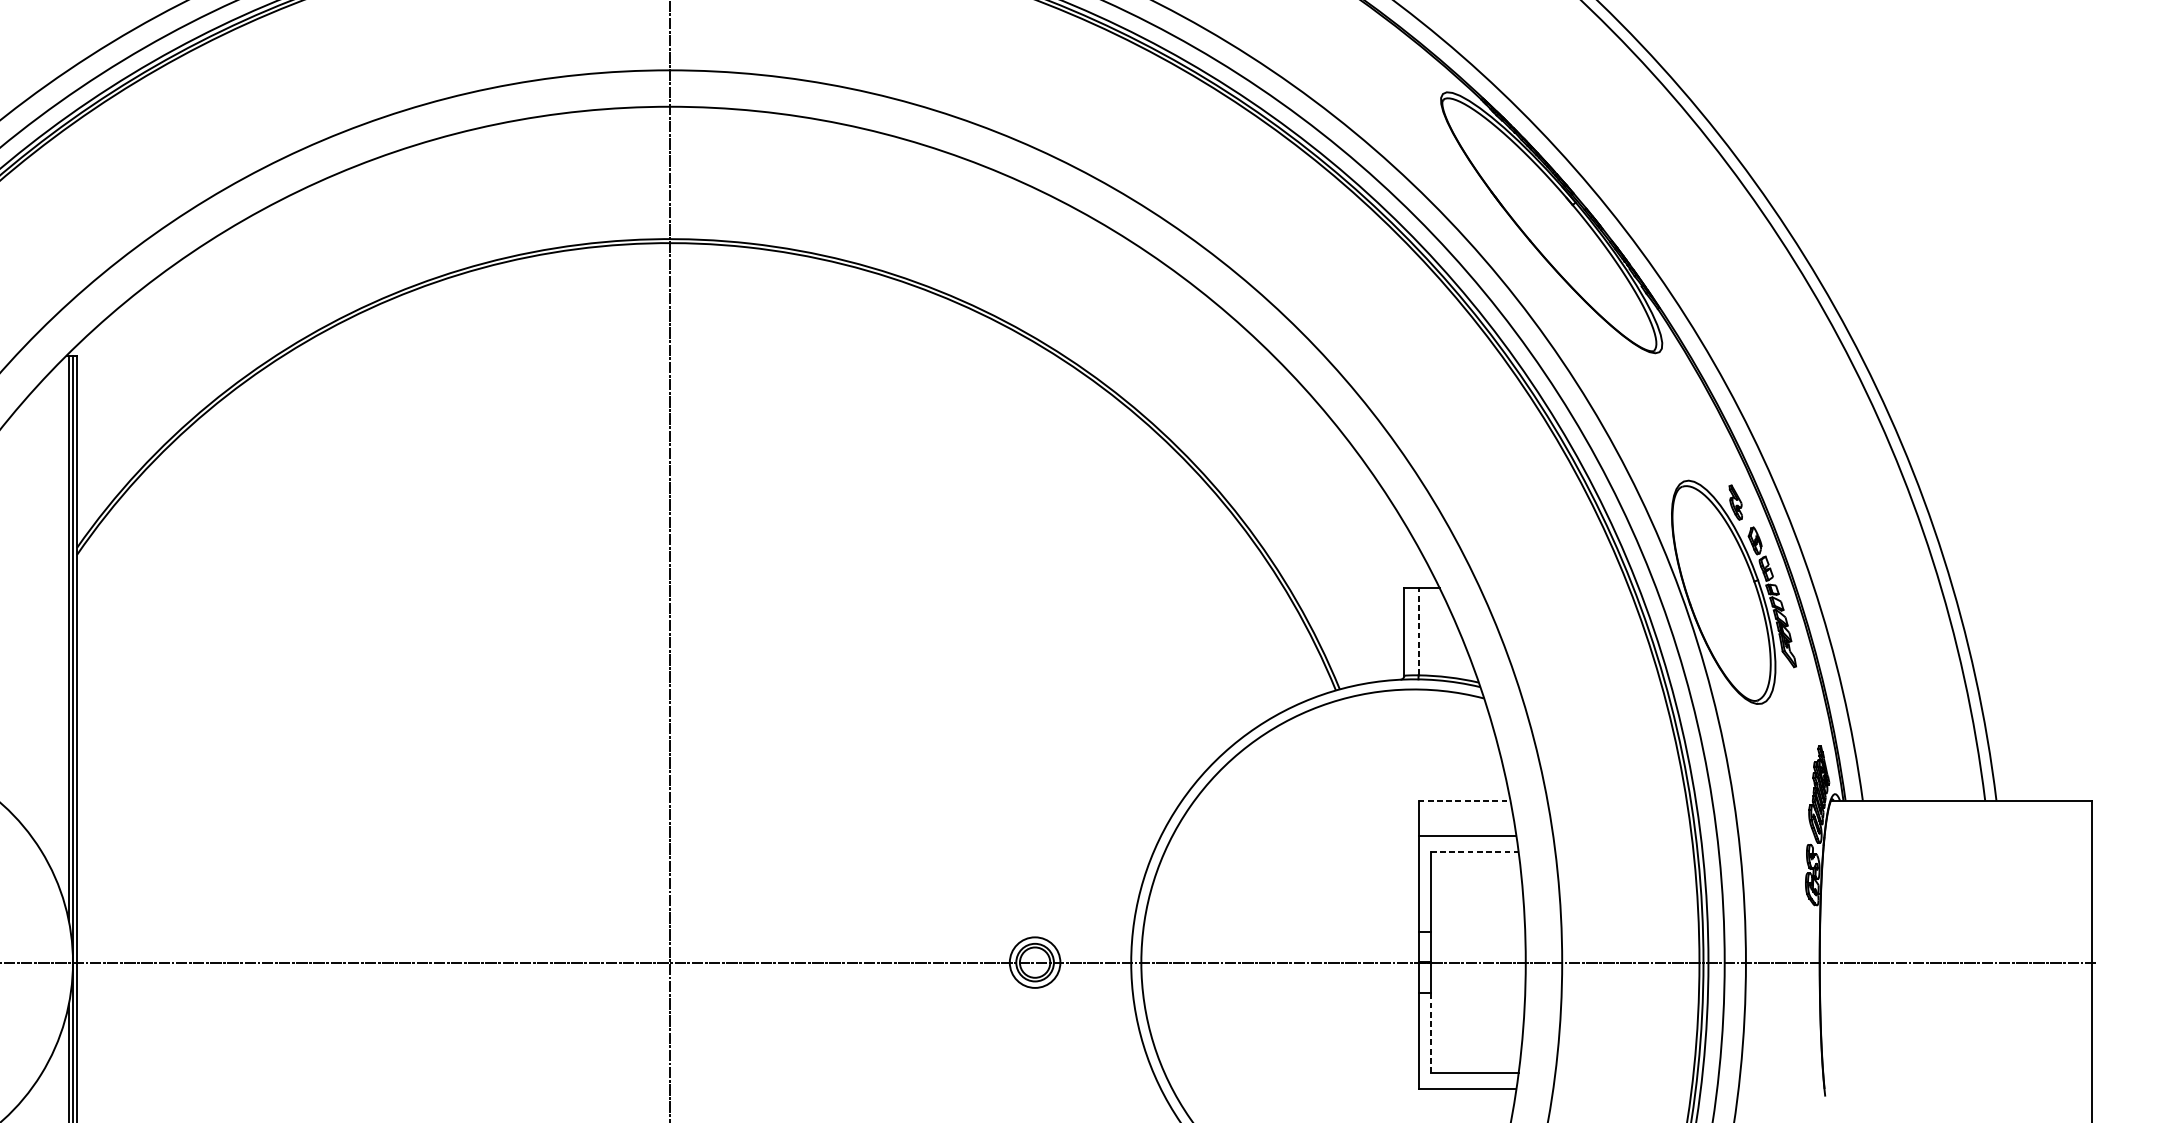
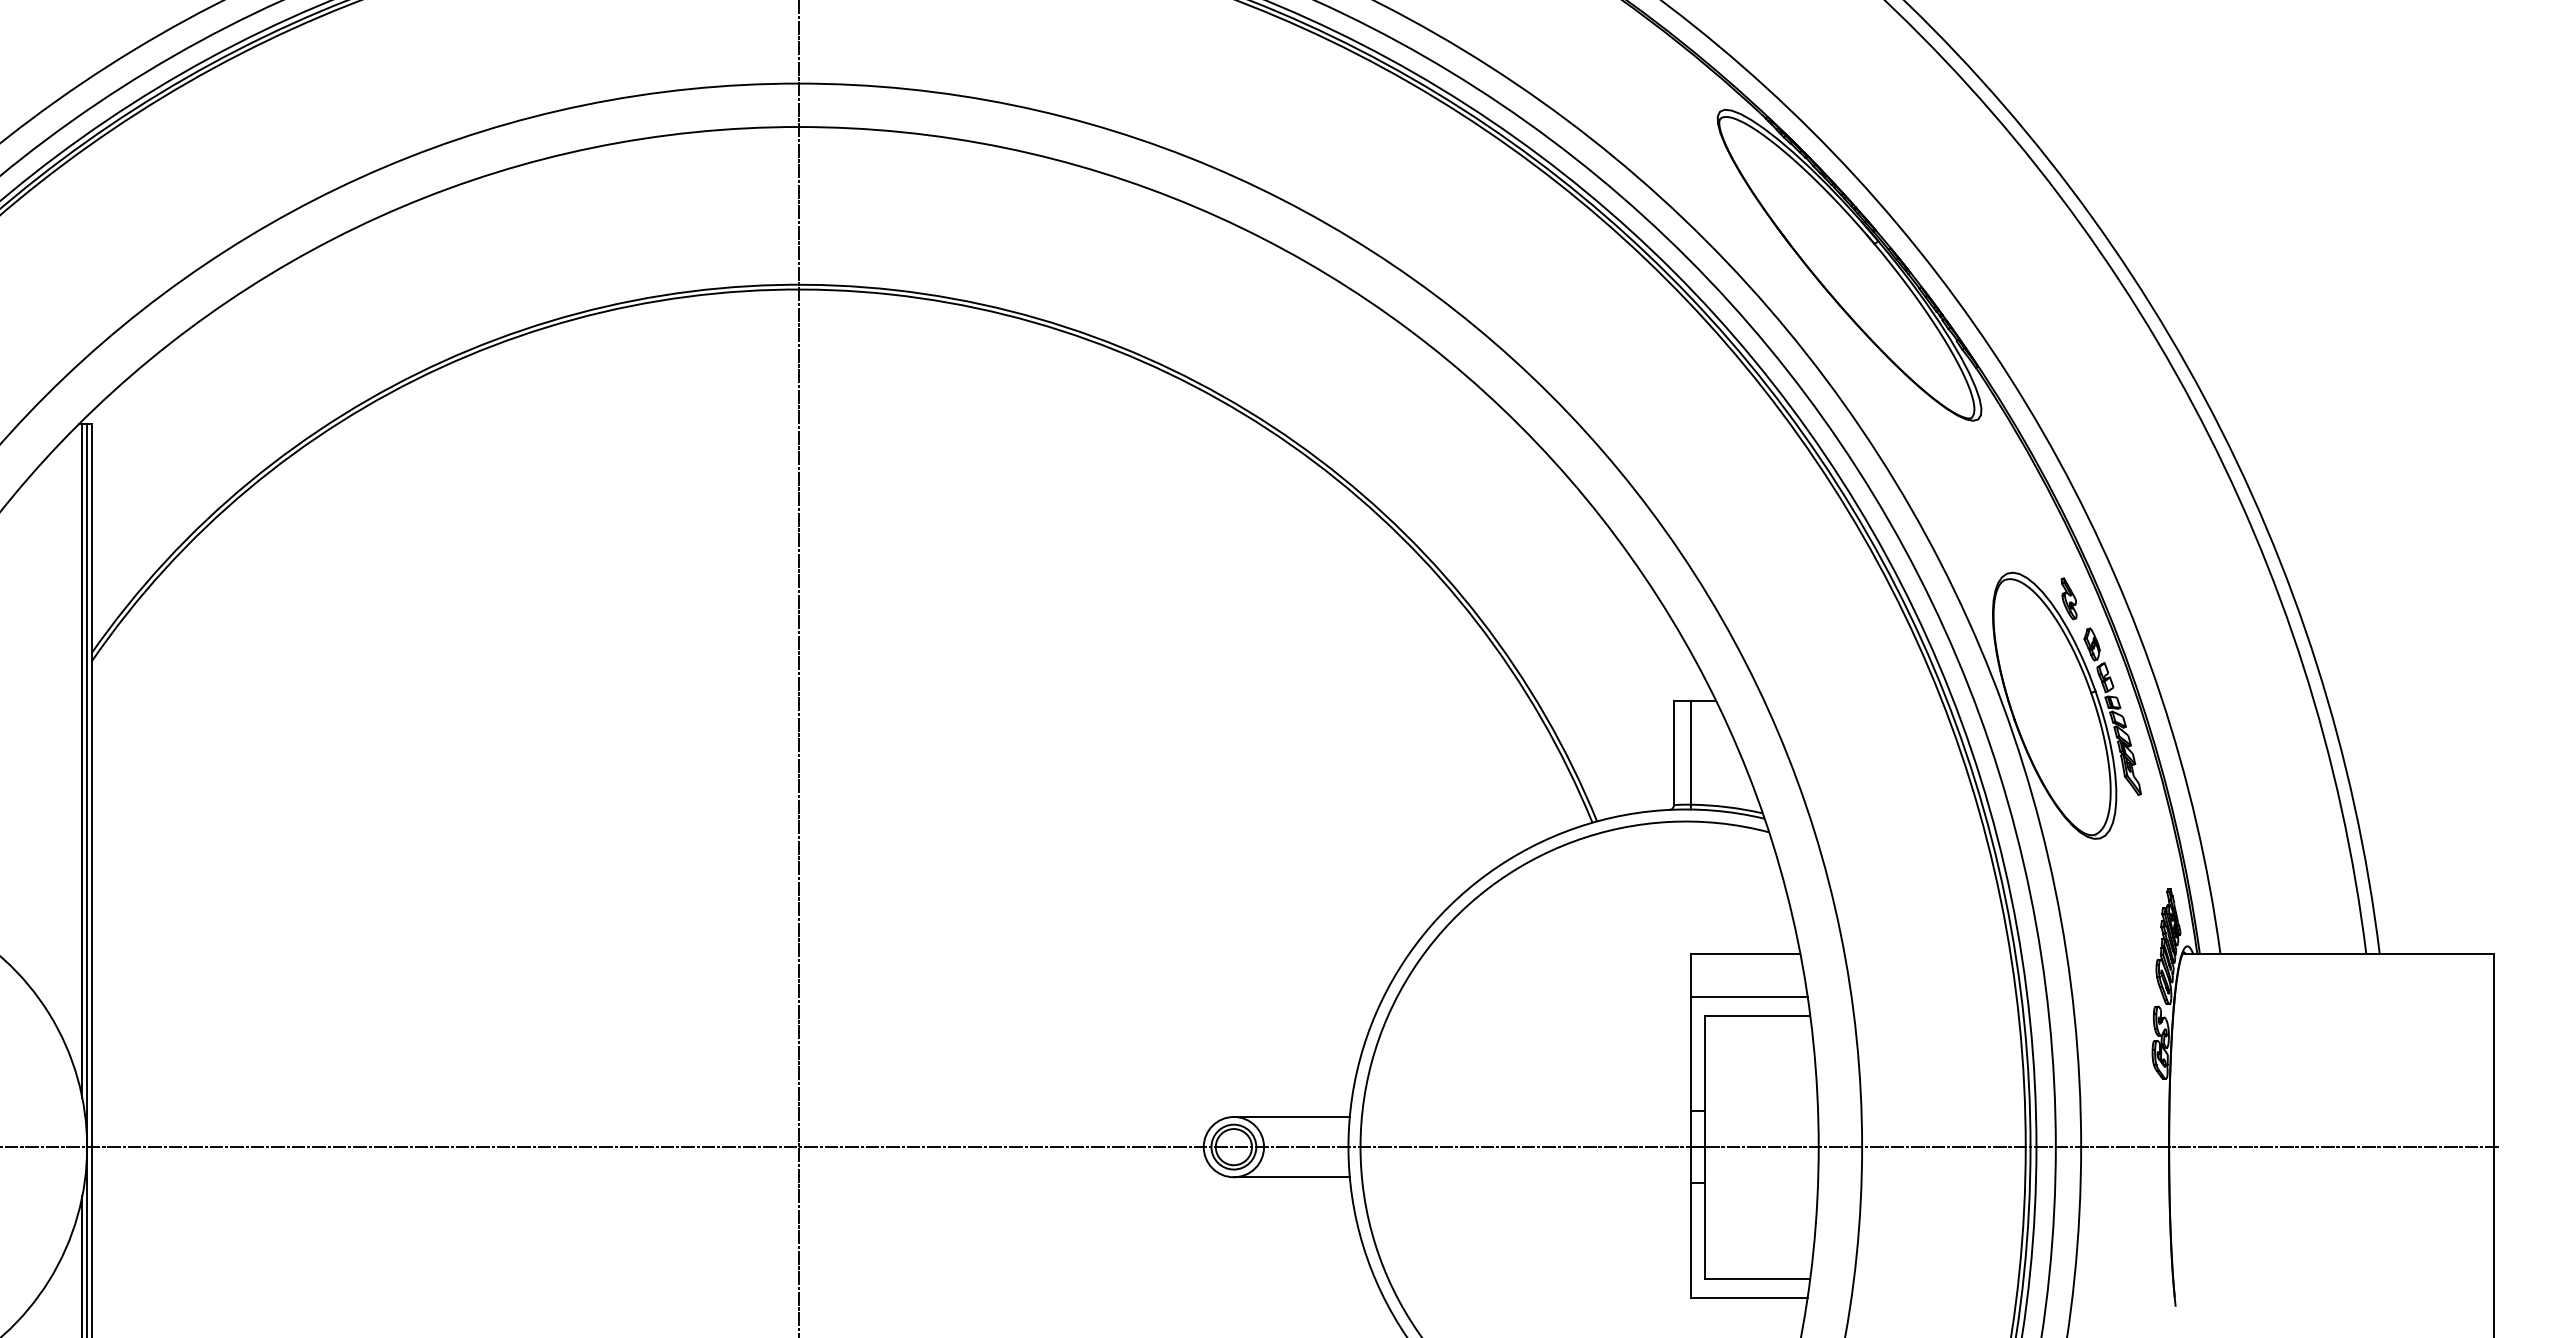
line: (1418, 631) -> (1690, 752), dashed -> solid
line: (1464, 801) -> (1745, 954), dashed -> solid
line: (1475, 852) -> (1758, 1015), dashed -> solid
line: (1083, 936) -> (1291, 1116), added
line: (1083, 988) -> (1291, 1177), added
line: (1430, 1032) -> (1705, 1230), dashed -> solid

